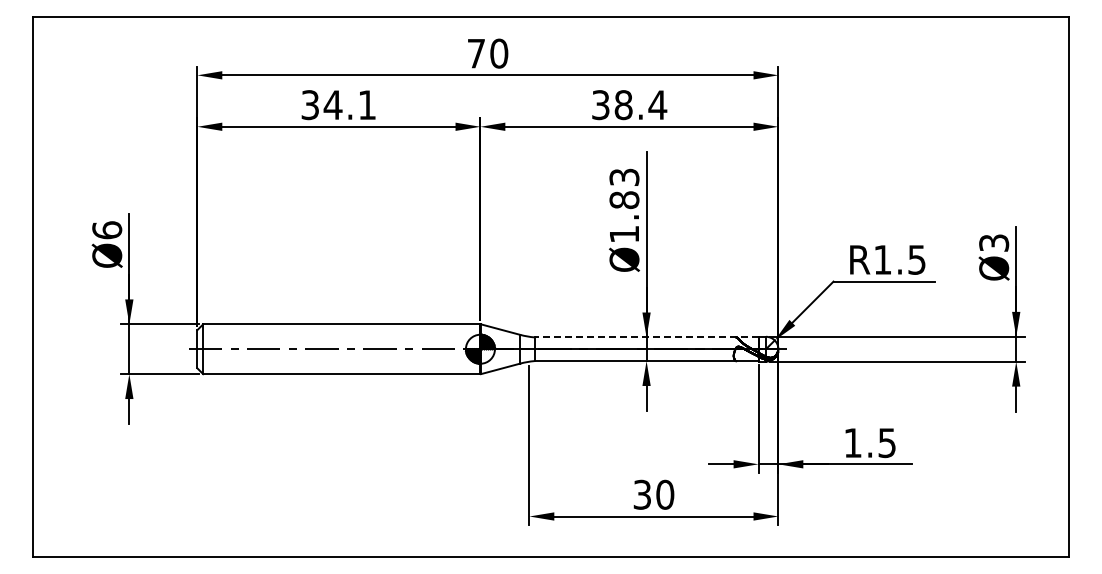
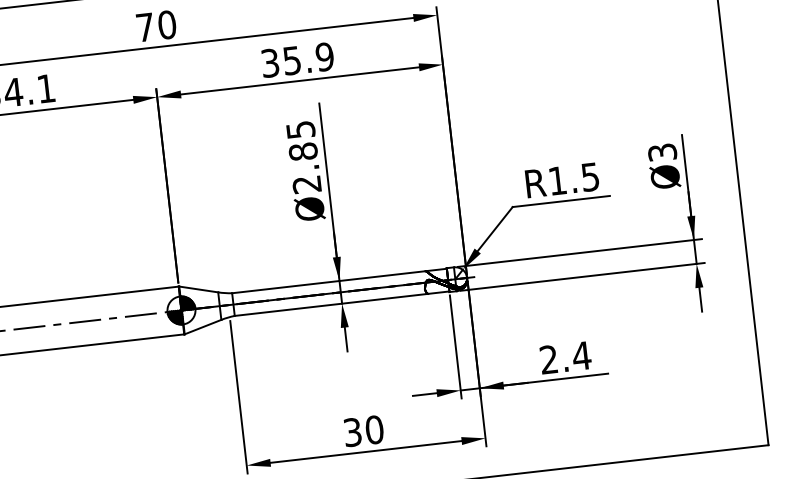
text: (640, 105) -> (308, 59), 38.4 -> 35.9
text: (623, 205) -> (302, 157), Ø1.83 -> Ø2.85
line: (646, 337) -> (339, 281), dashed -> solid
text: (870, 443) -> (565, 358), 1.5 -> 2.4

